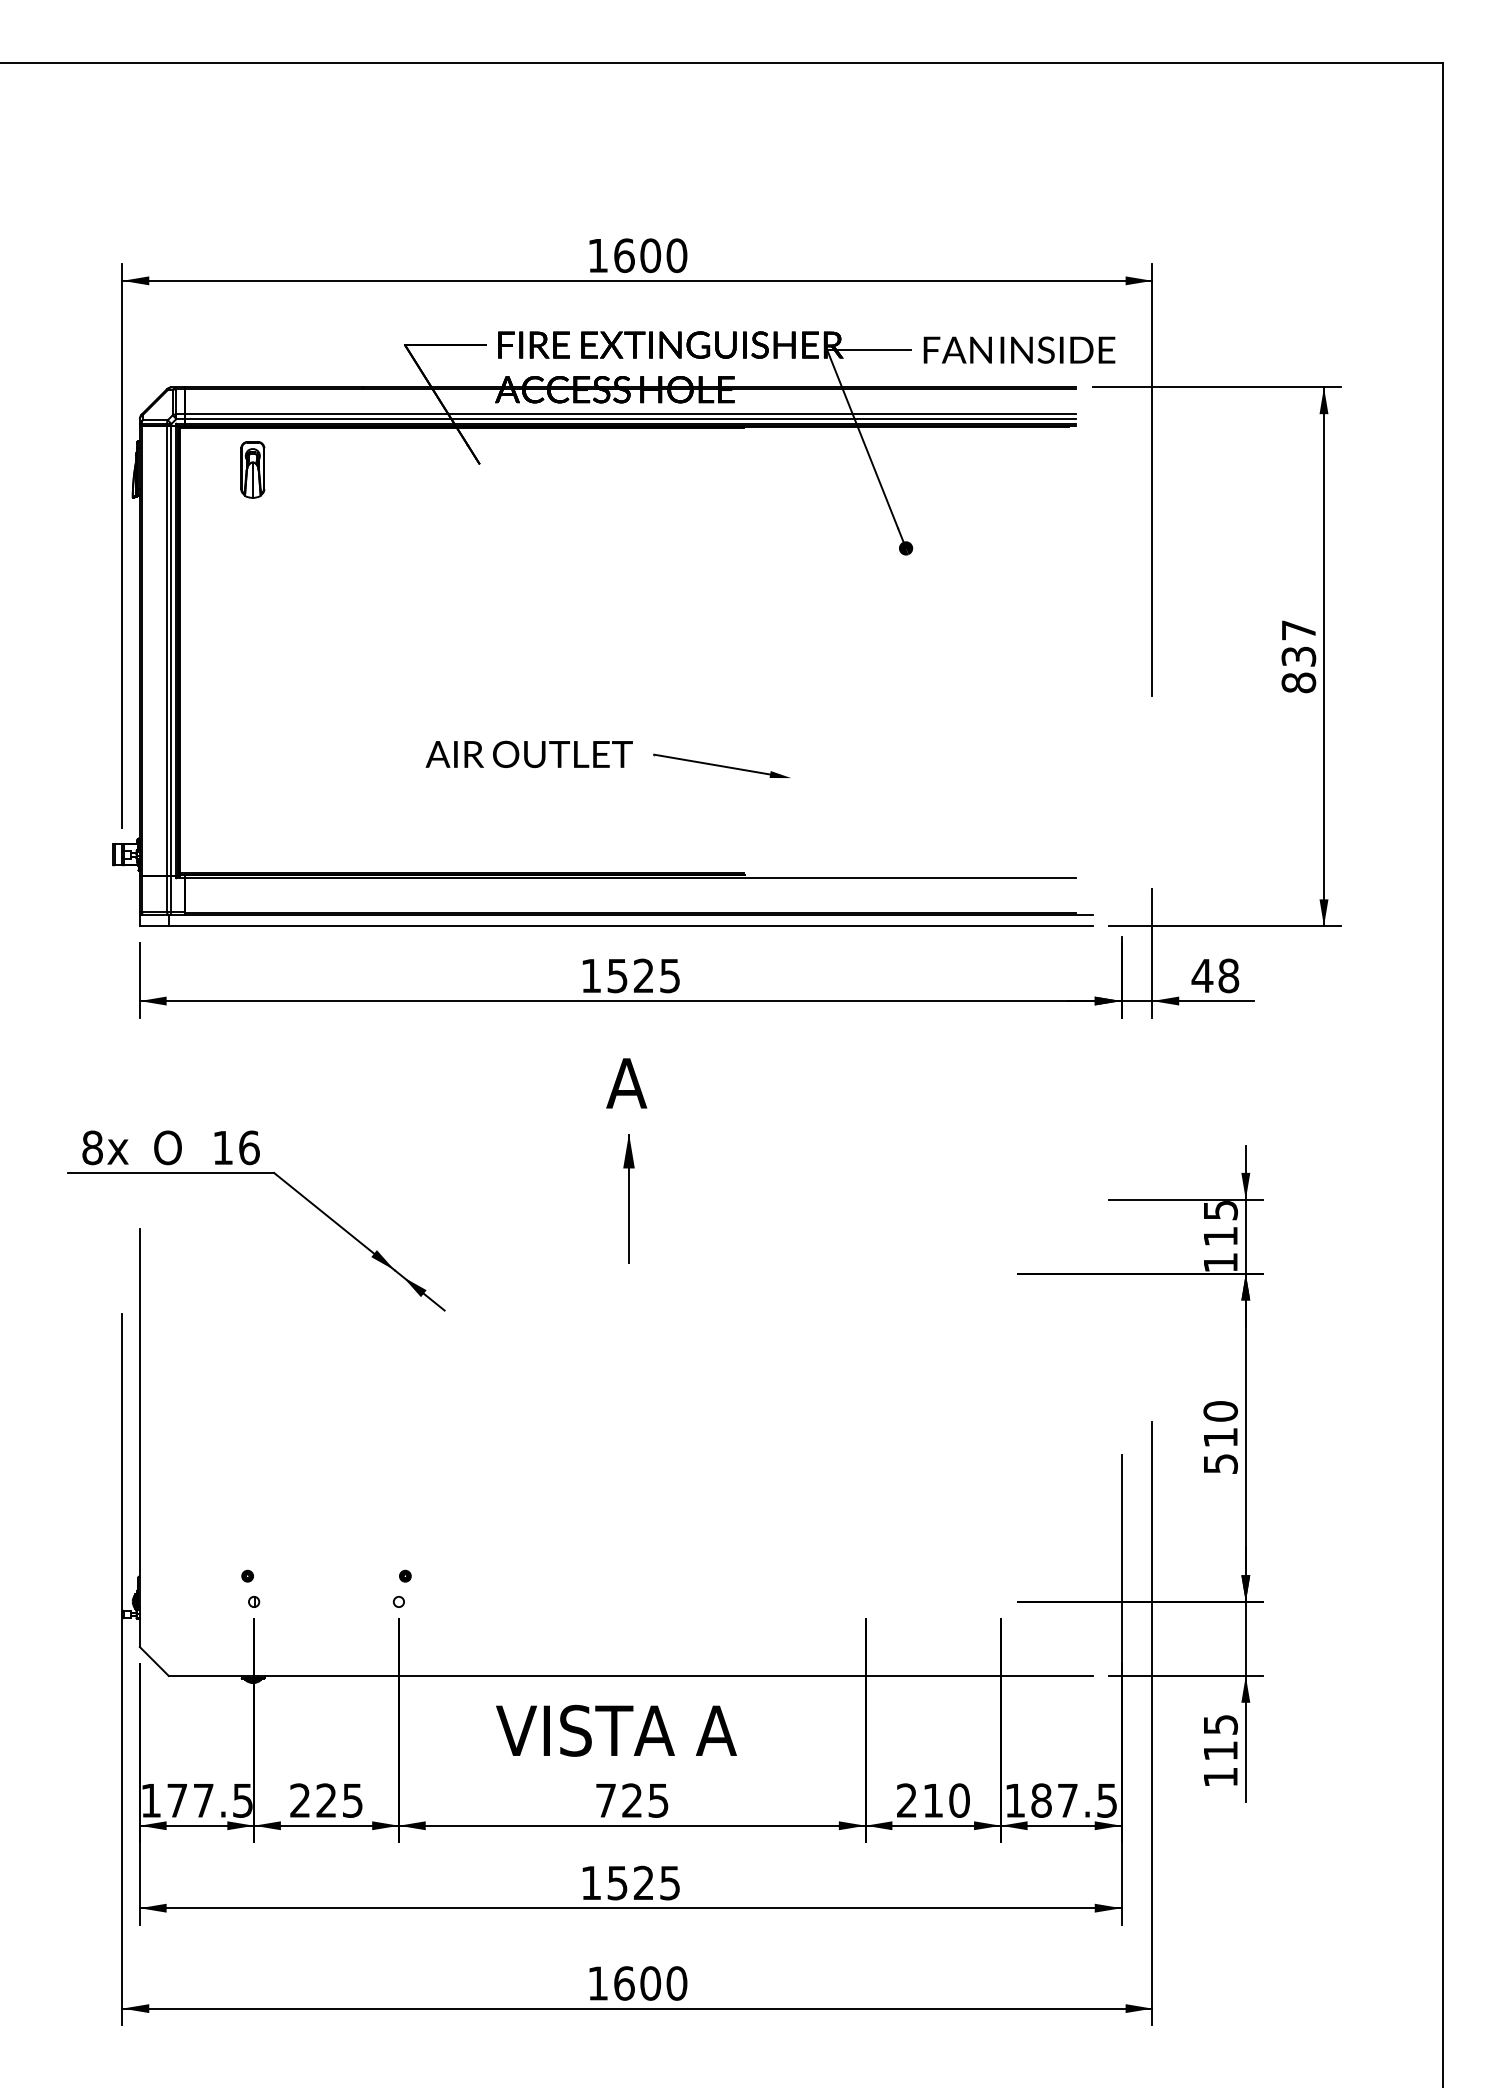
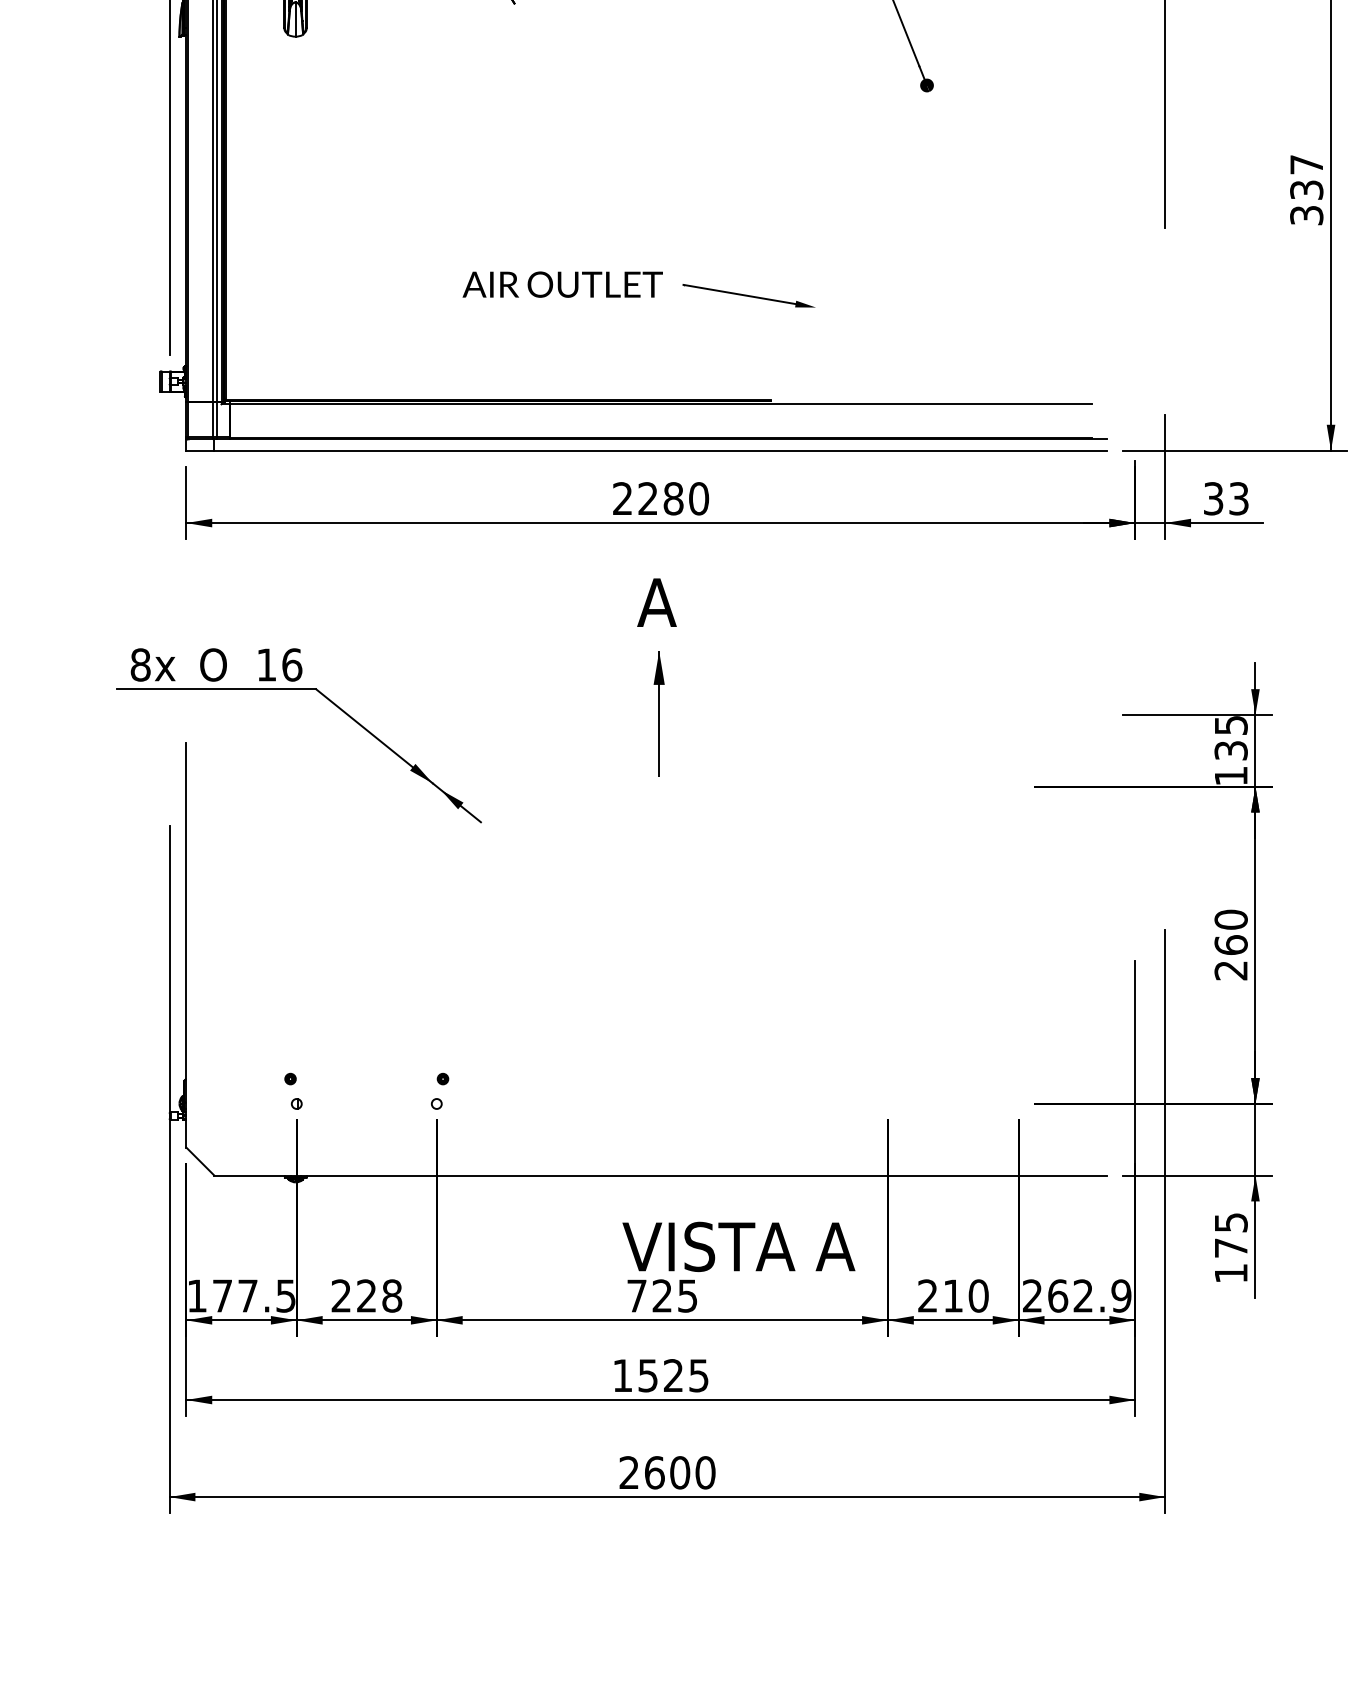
text: (1298, 682) -> (1306, 215), 837 -> 337
text: (630, 975) -> (660, 498), 1525 -> 2280
text: (1215, 975) -> (1226, 498), 48 -> 33
text: (1220, 1236) -> (1230, 750), 115 -> 135
text: (1220, 1450) -> (1230, 957), 510 -> 260
text: (616, 1730) -> (738, 1246), moved
text: (1220, 1750) -> (1230, 1247), 115 -> 175
text: (352, 1800) -> (391, 1295), 225 -> 228
text: (1061, 1800) -> (1077, 1295), 187.5 -> 262.9
text: (597, 1983) -> (628, 1472), 1600 -> 2600

